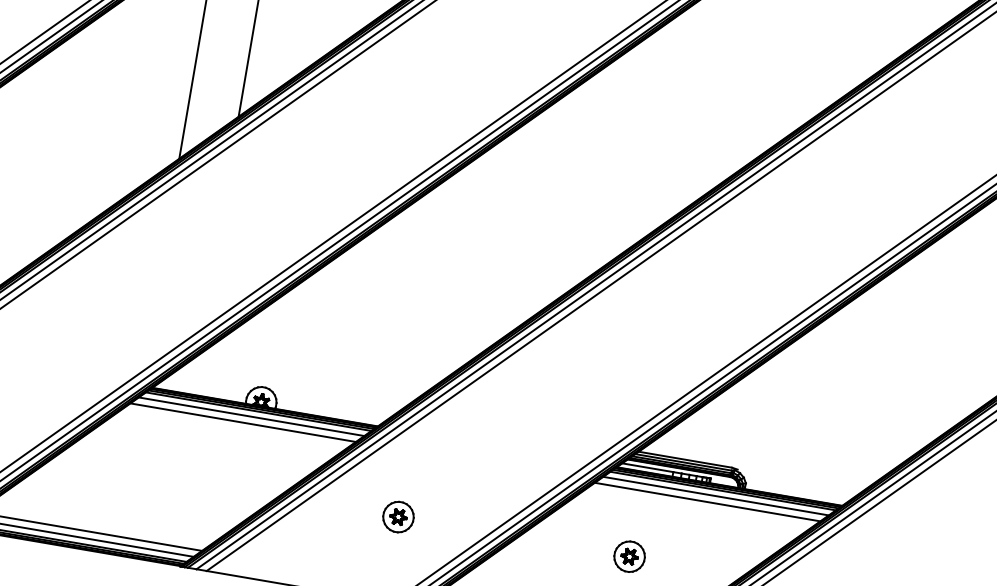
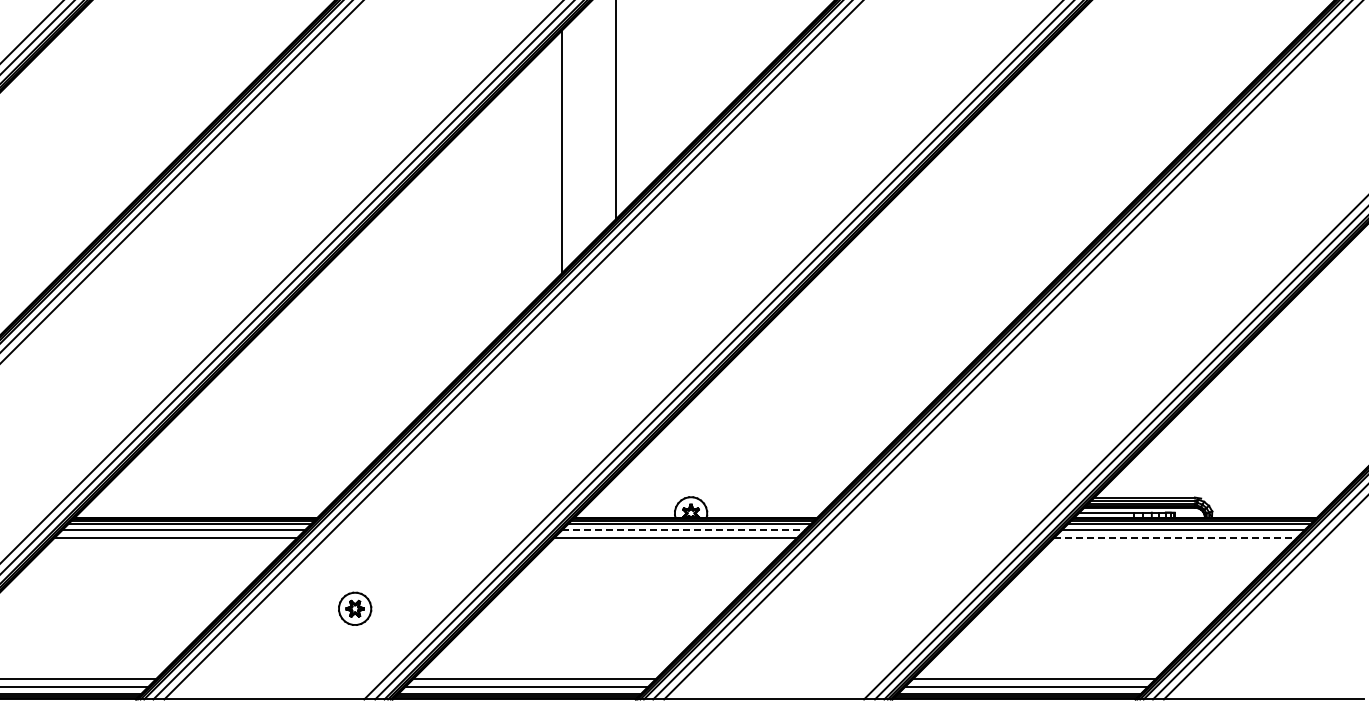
line: (252, 417) -> (684, 530), solid -> dashed
line: (708, 501) -> (1176, 537), solid -> dashed
part: (399, 516) -> (855, 608), removed
part: (629, 556) -> (1103, 608), removed

